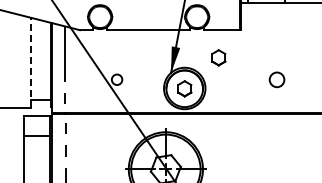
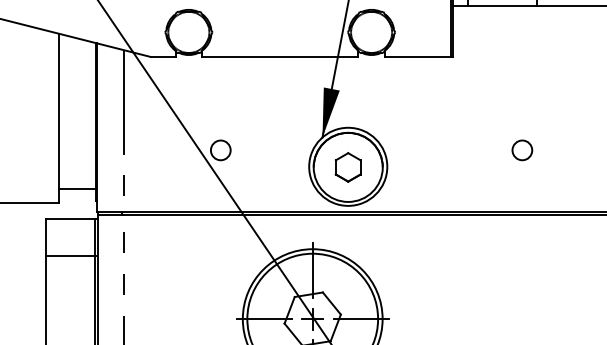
part: (218, 57) -> (411, 108), removed
line: (31, 62) -> (59, 117), dashed -> solid
circle: (277, 79) -> (522, 149), size x0.71

